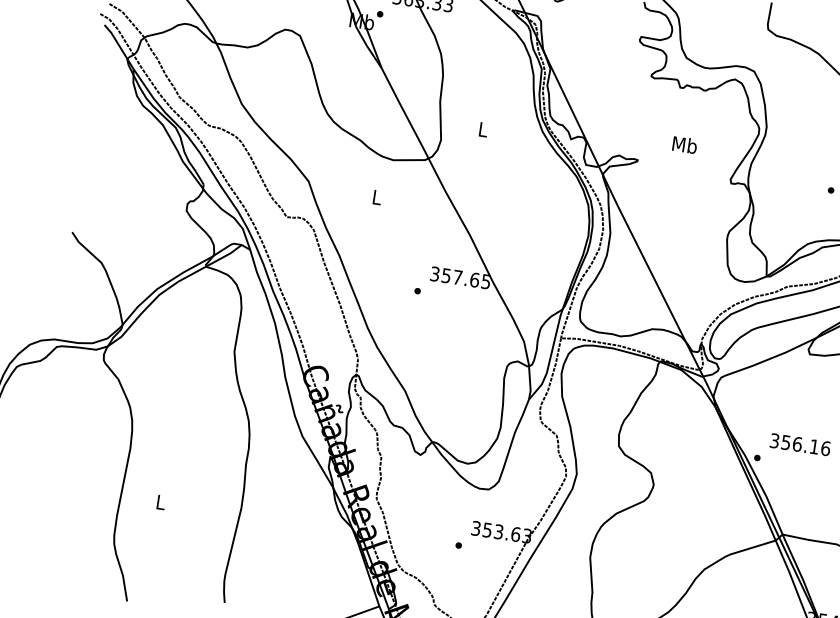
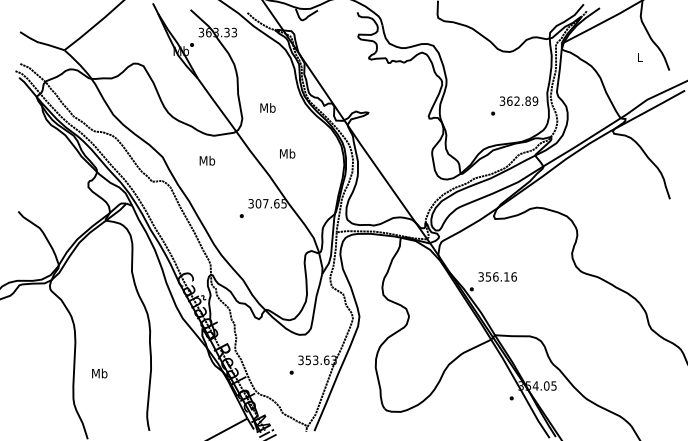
text: (482, 128) -> (267, 107), L -> Mb
text: (684, 144) -> (287, 153), moved
text: (377, 196) -> (207, 160), L -> Mb
text: (446, 275) -> (258, 203), 357.65 -> 307.65
text: (160, 502) -> (99, 373), L -> Mb

